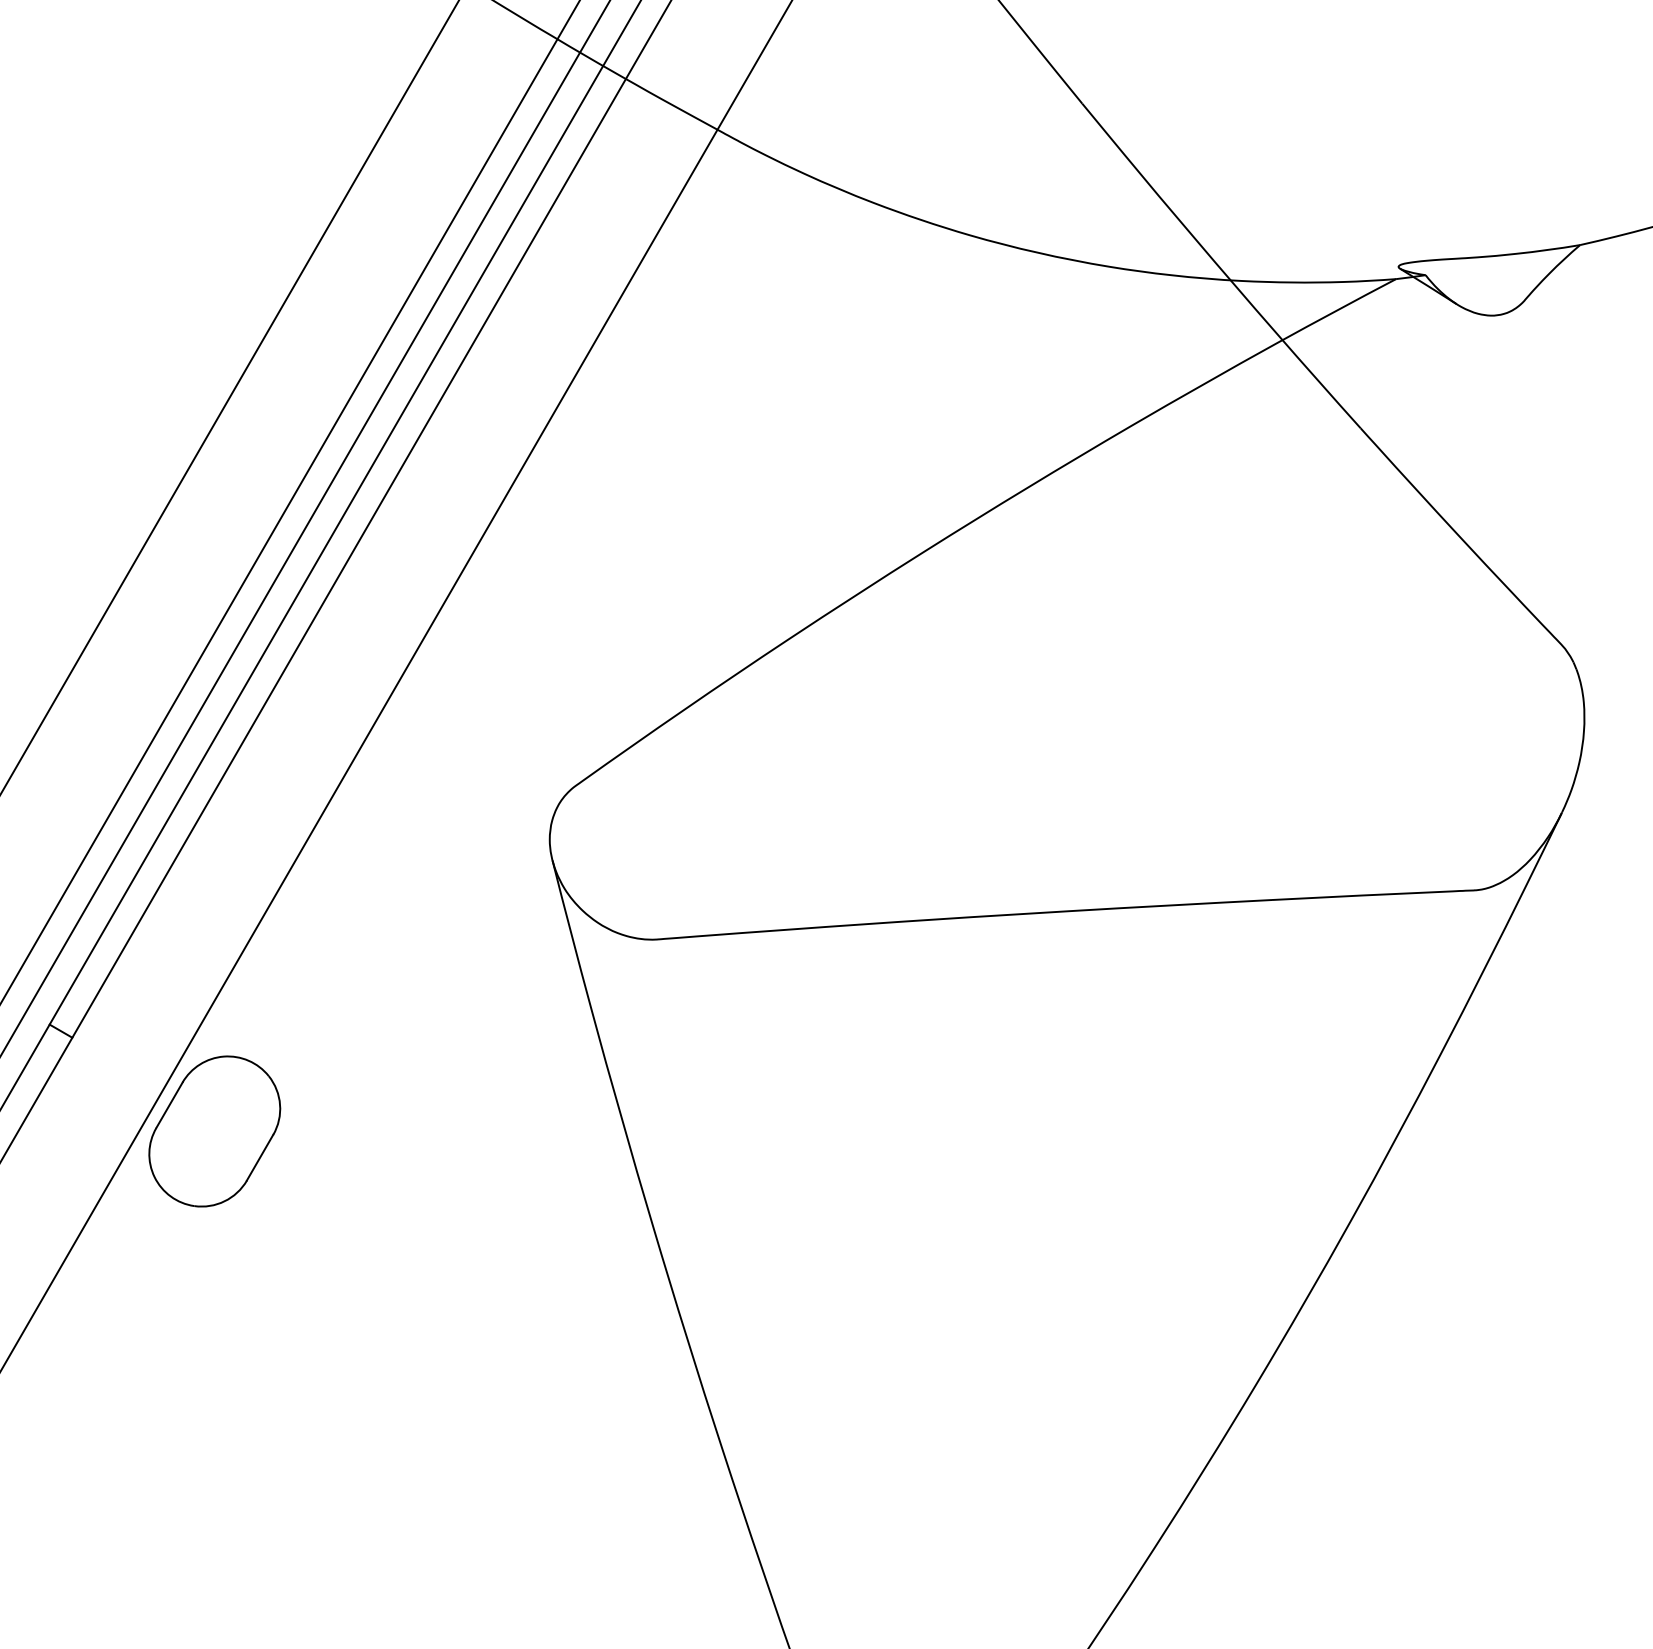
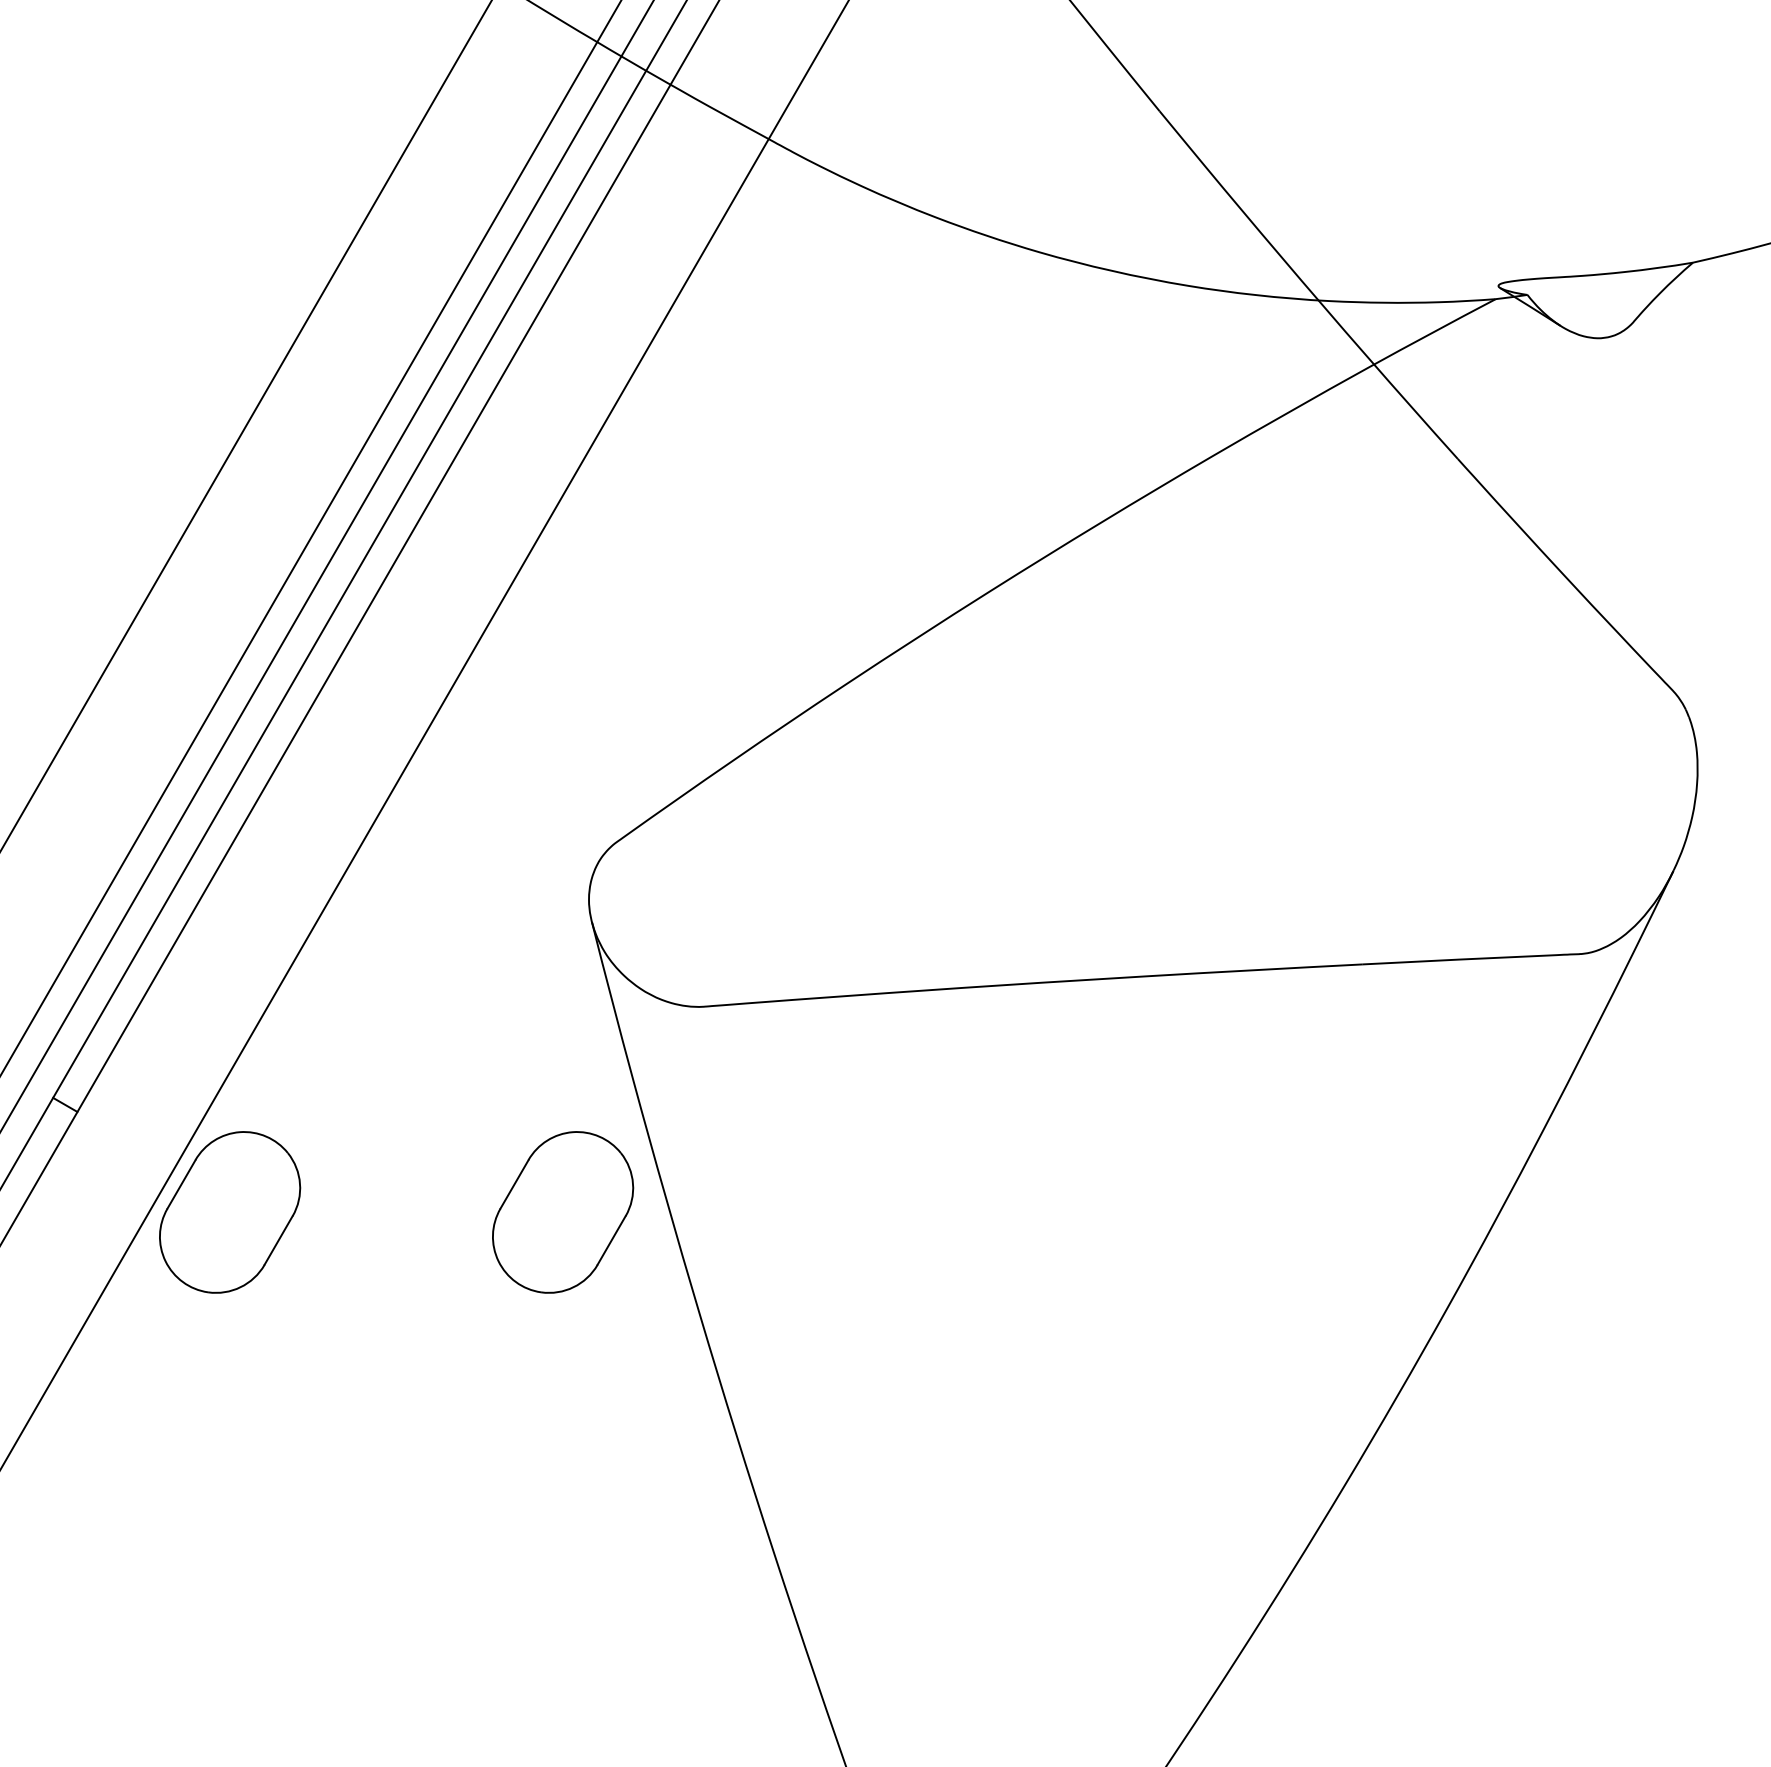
part: (525, 1131) -> (563, 1212), added

